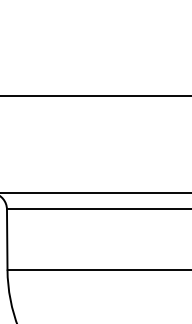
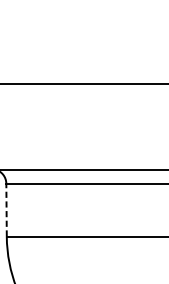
line: (7, 239) -> (6, 210), solid -> dashed

